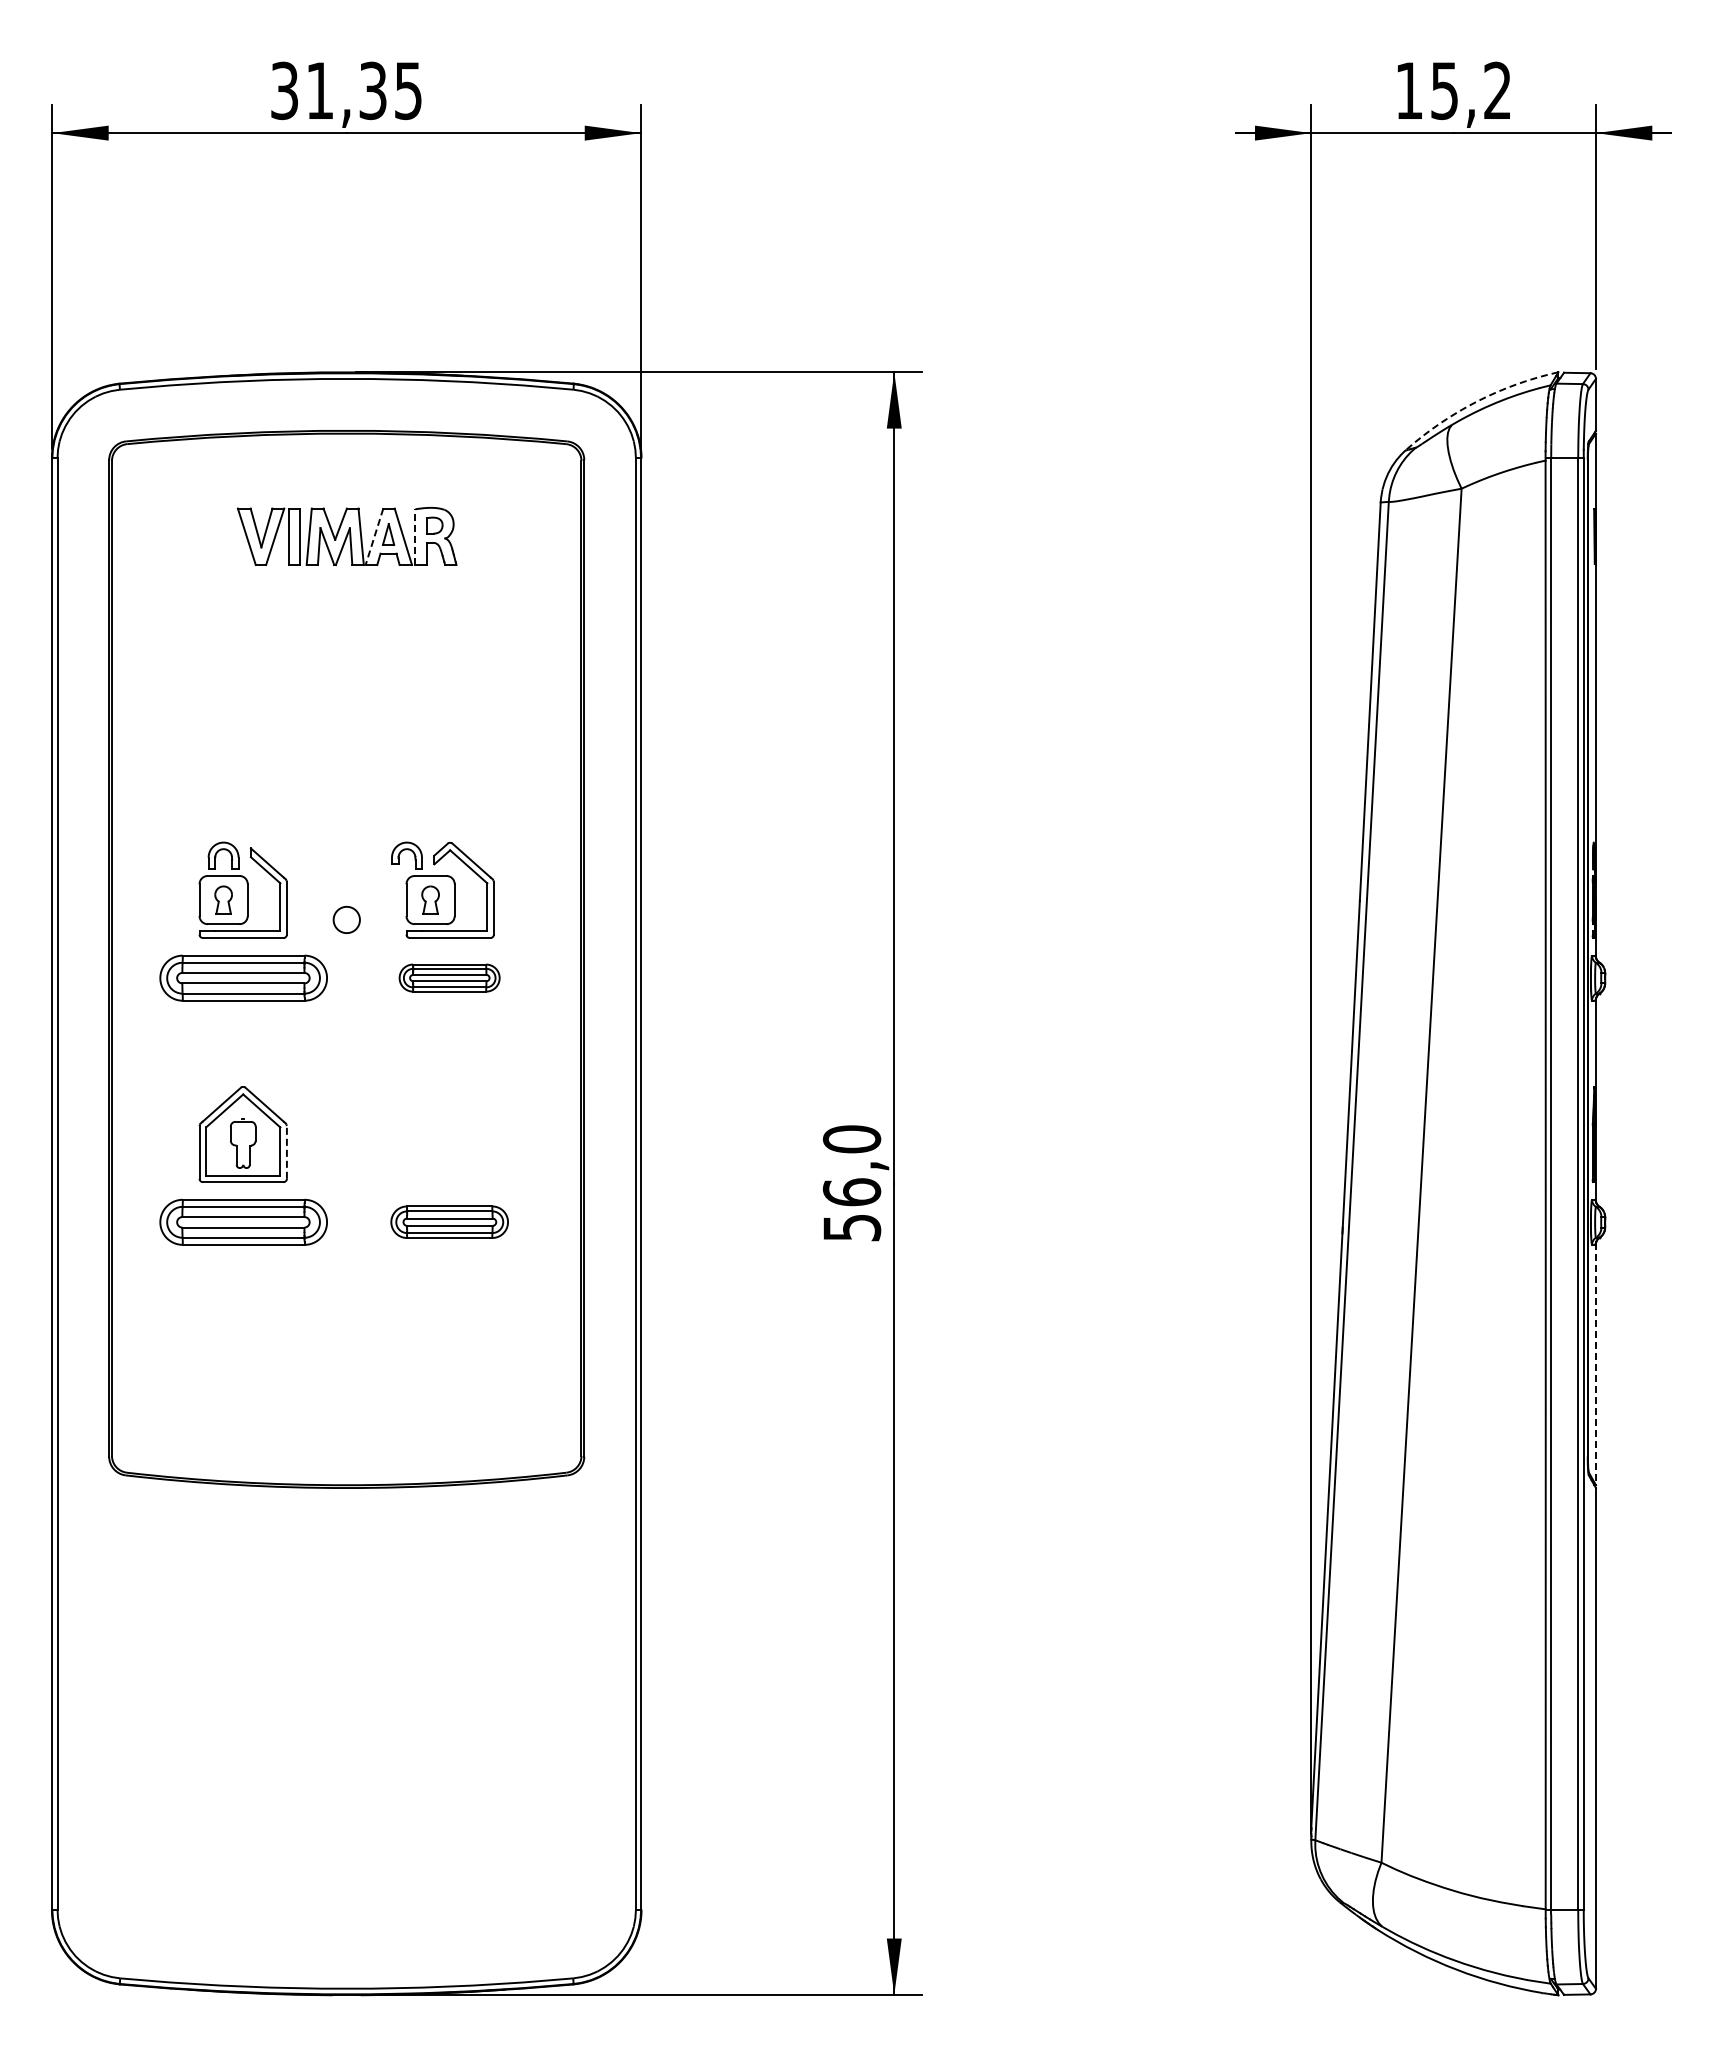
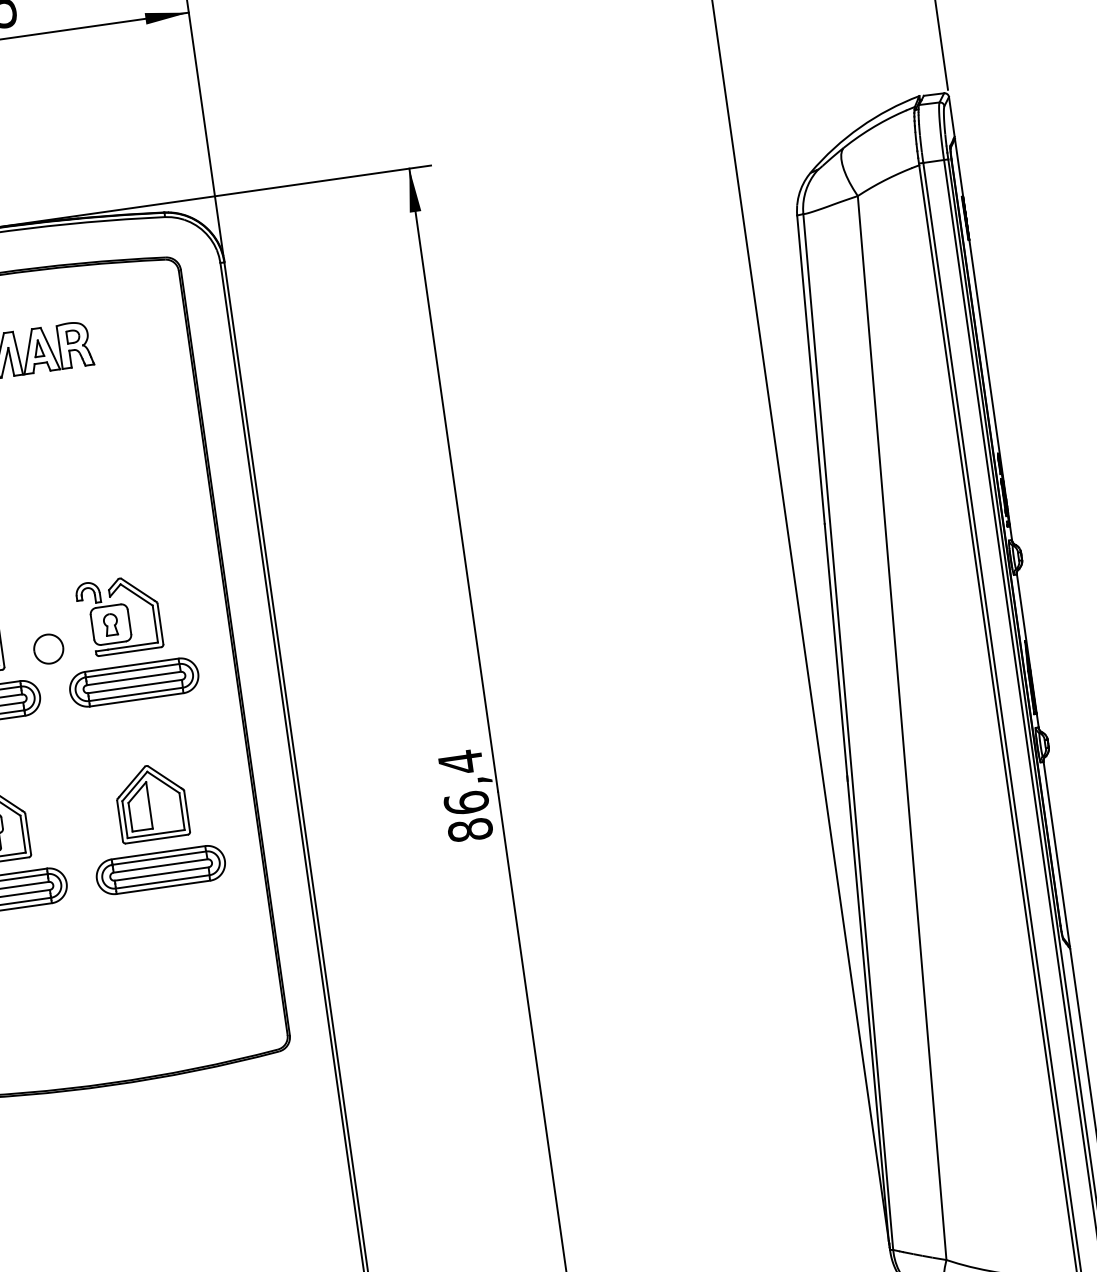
arc: (1477, 401) -> (860, 127), dashed -> solid
line: (374, 536) -> (28, 351), dashed -> solid
line: (415, 537) -> (59, 347), dashed -> solid
part: (346, 919) -> (48, 648), size x1.43
part: (449, 977) -> (133, 682), size x1.67
part: (449, 1134) -> (151, 802), added
line: (286, 1151) -> (27, 833), dashed -> solid
text: (851, 1182) -> (465, 795), 56,0 -> 86,4
part: (449, 1221) -> (160, 869), size x1.43
line: (1595, 1364) -> (1056, 854), dashed -> solid

